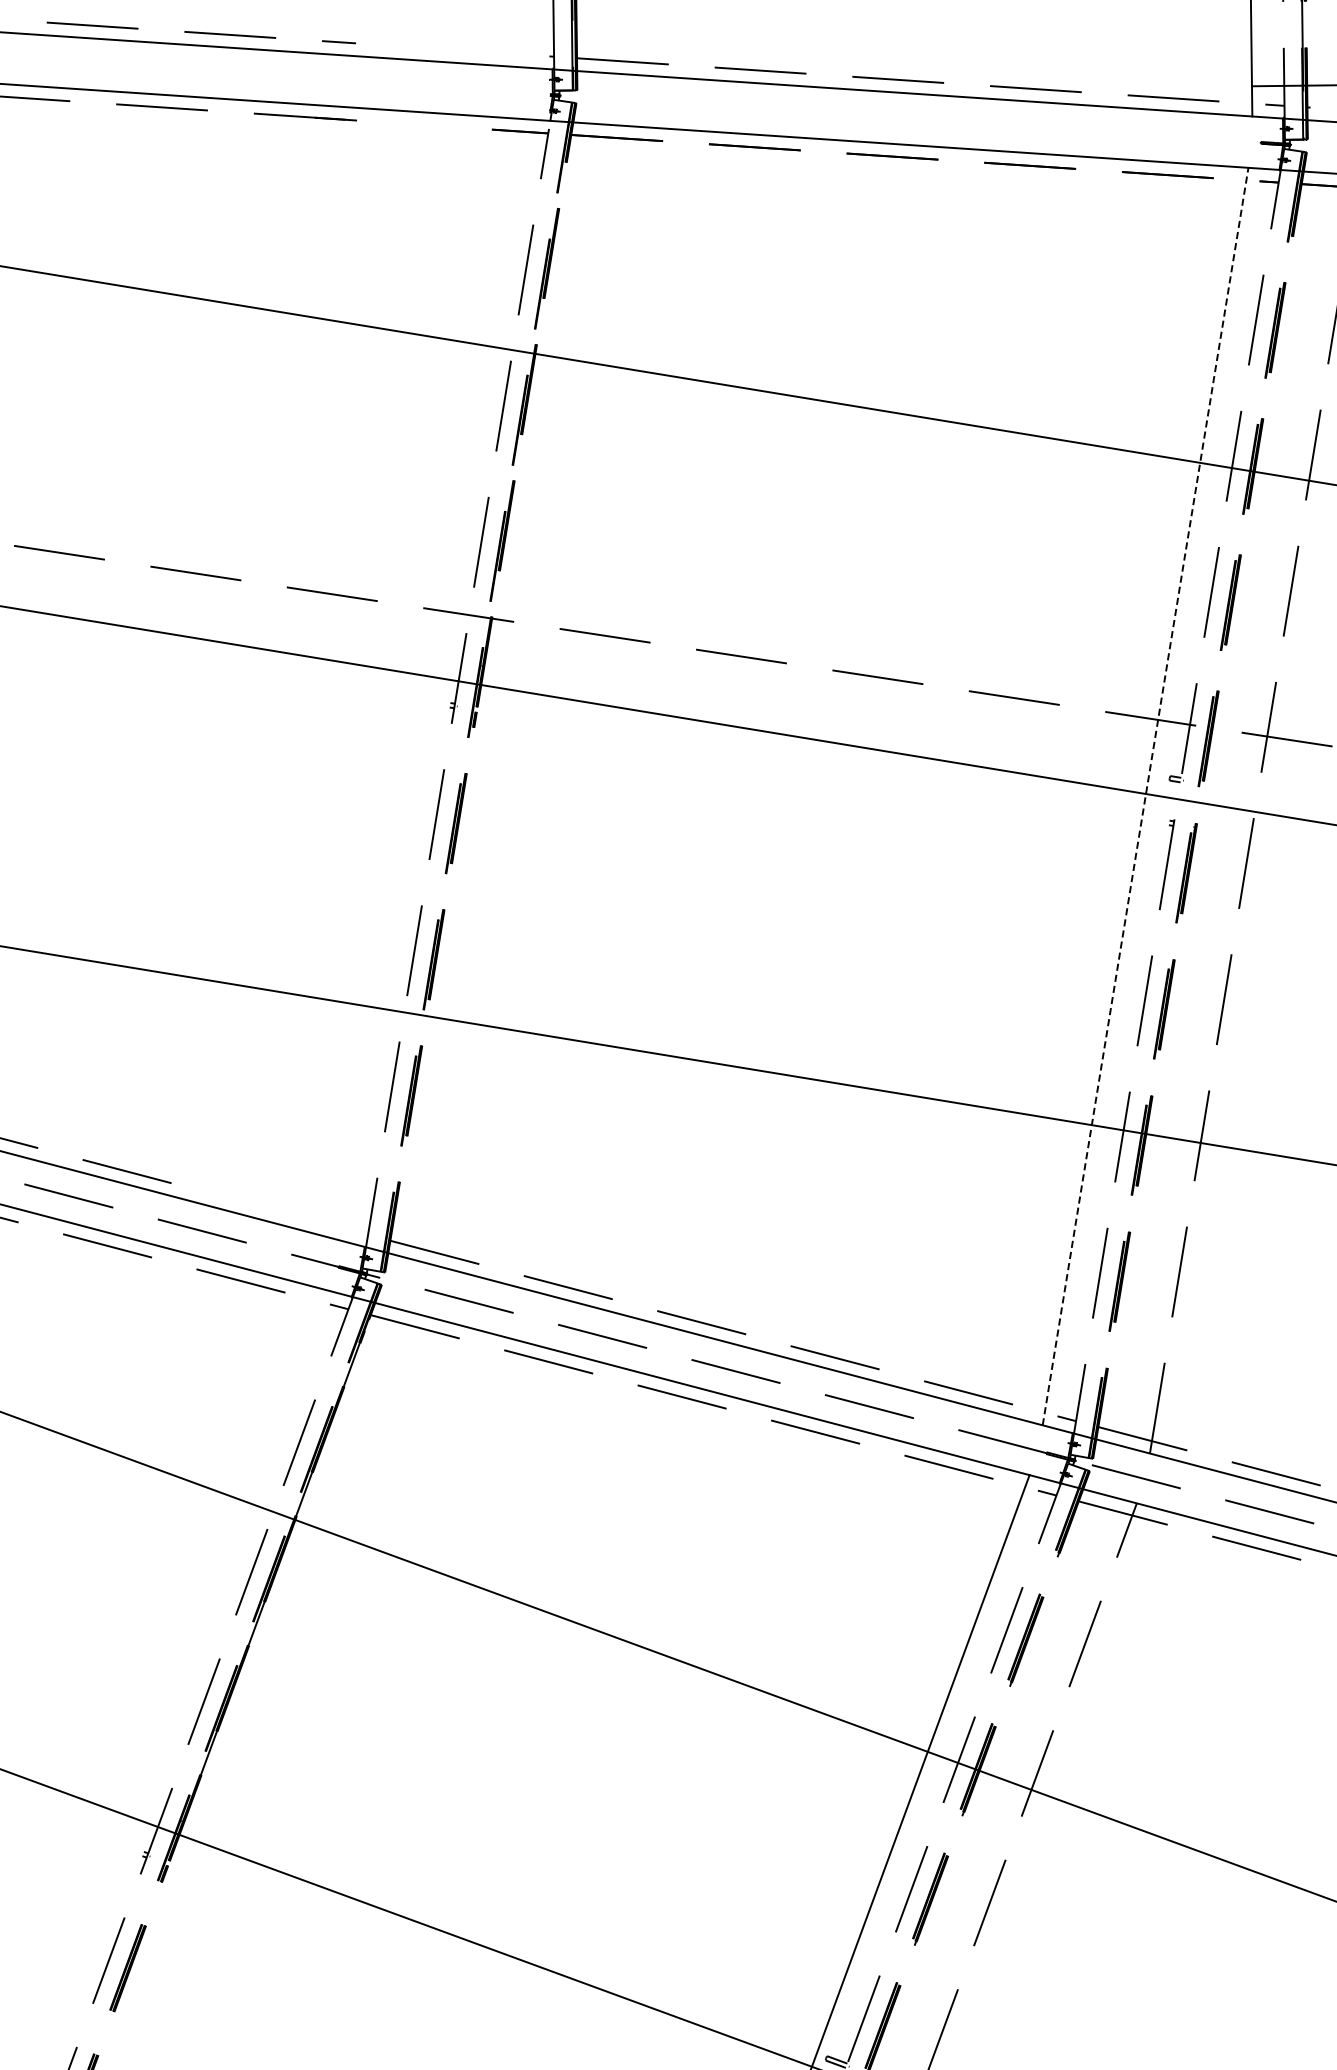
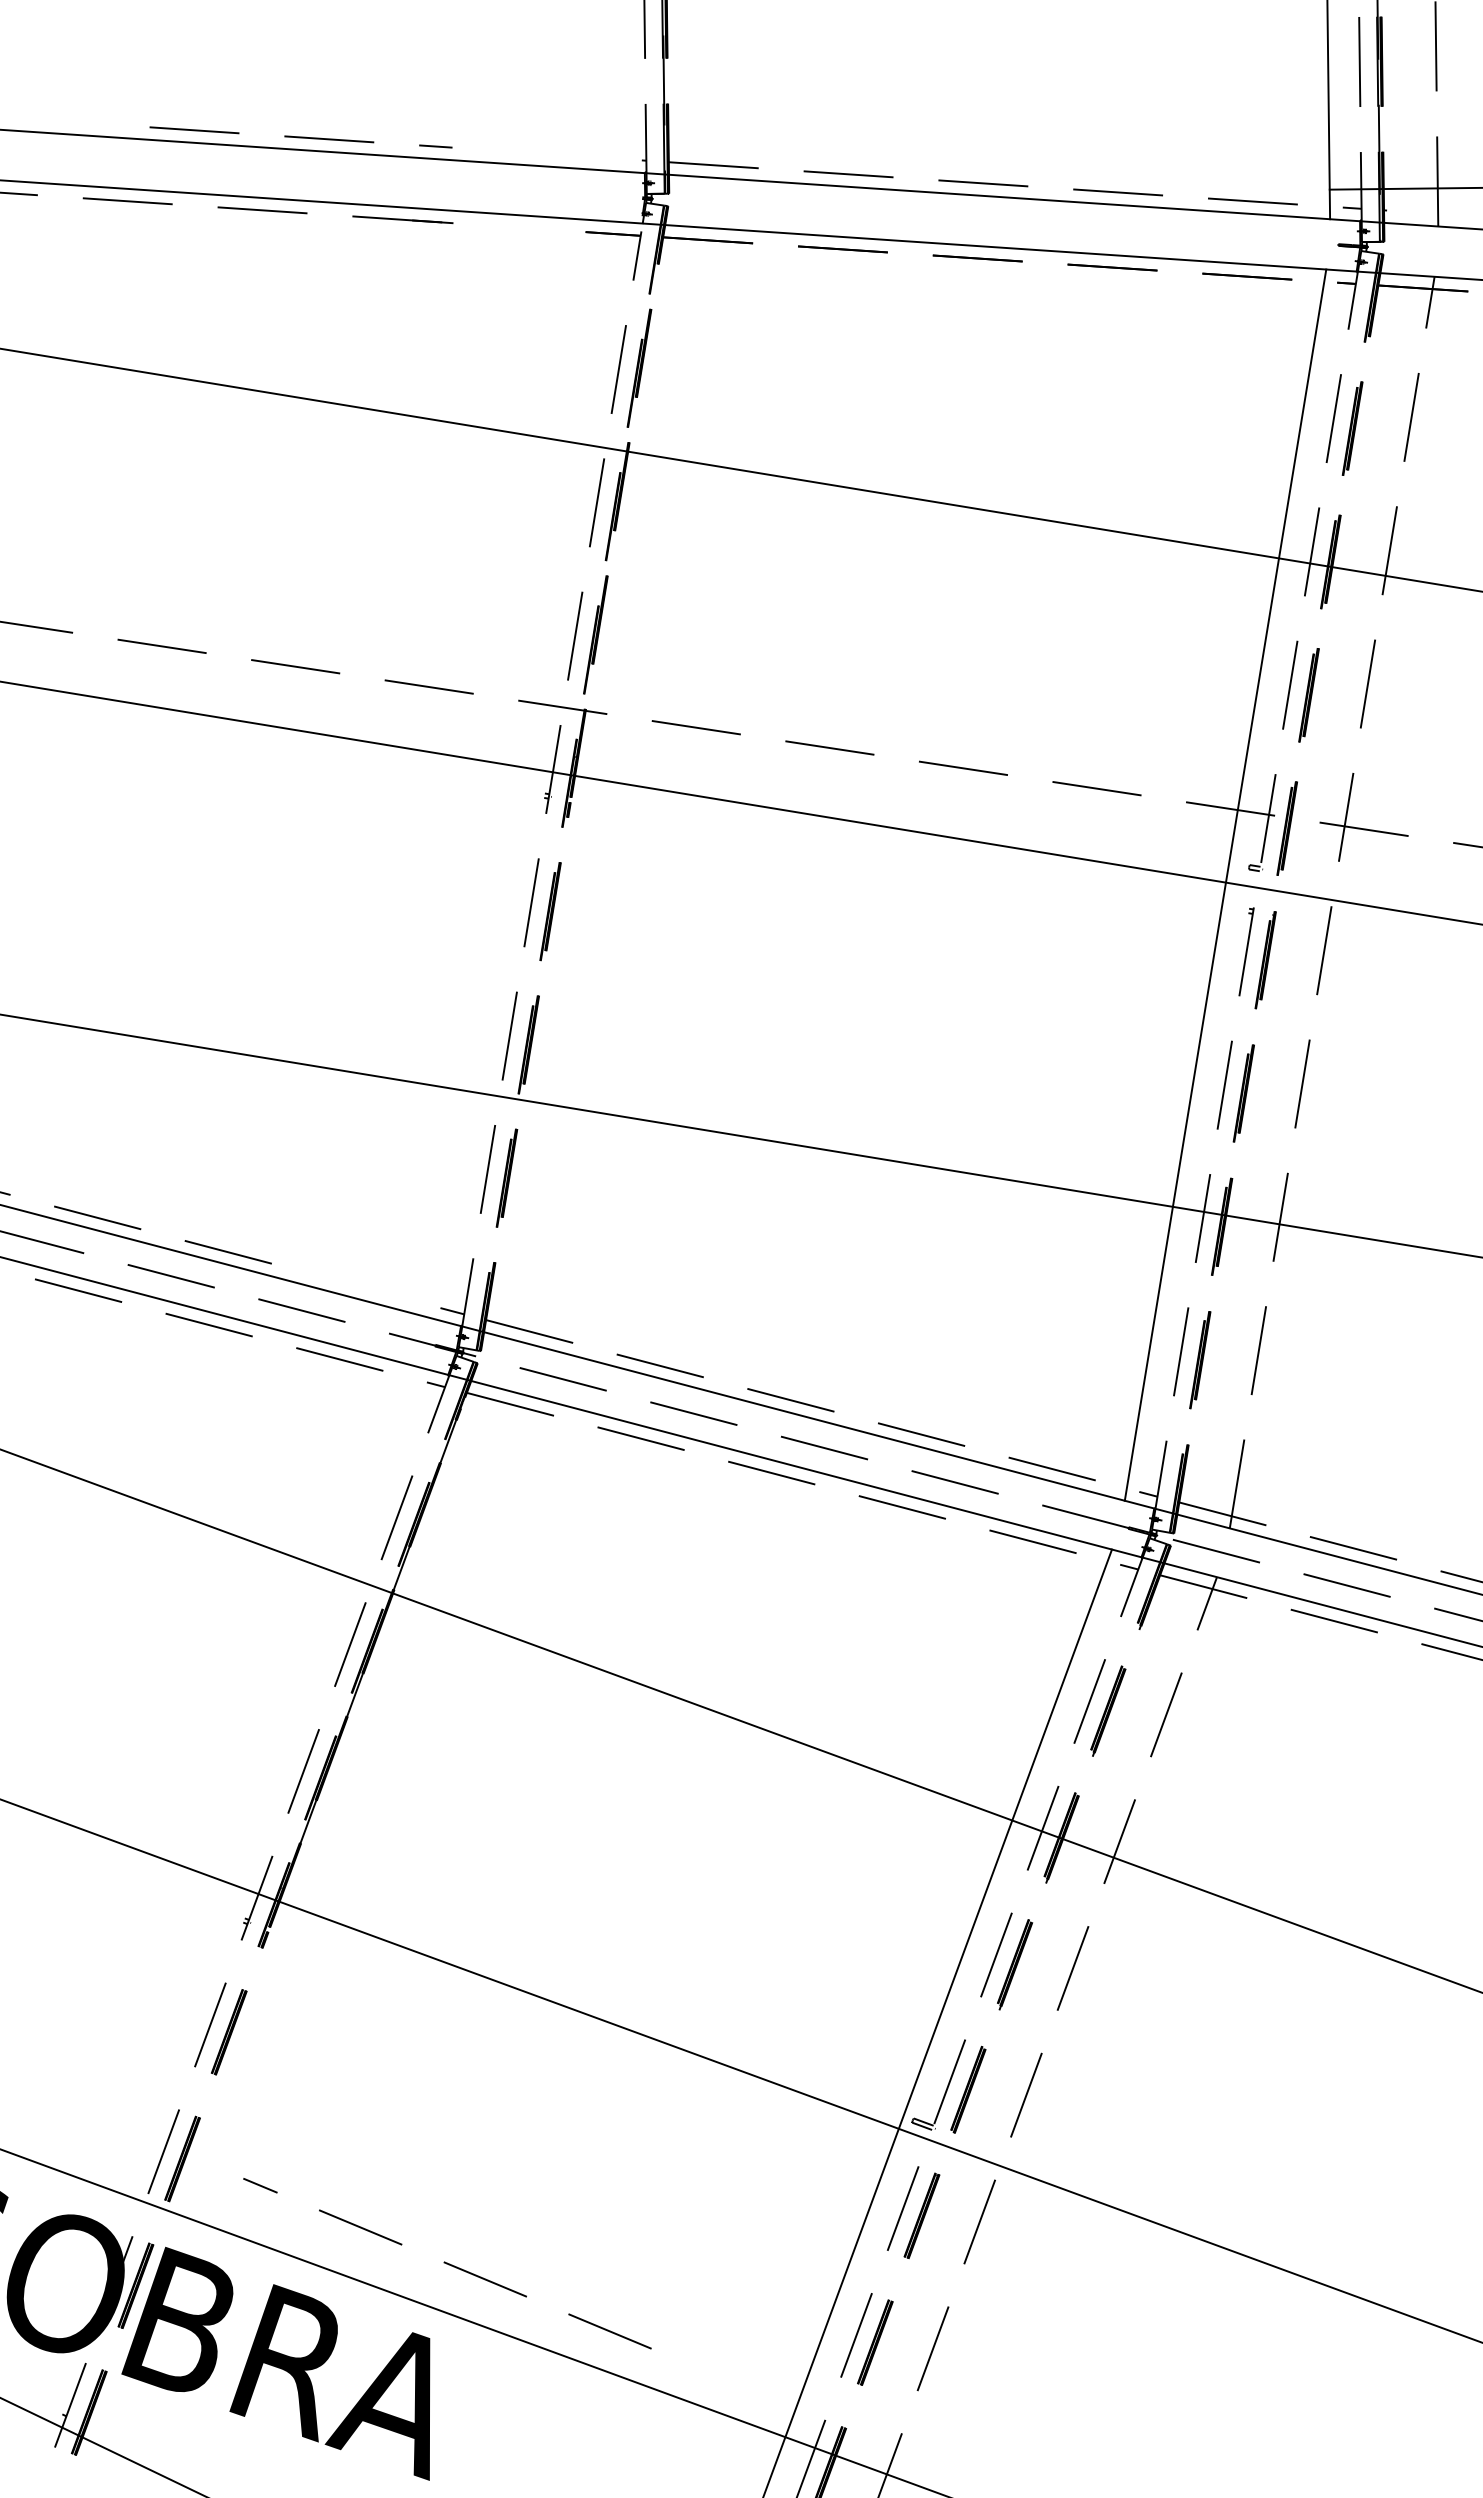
line: (1145, 796) -> (1225, 885), dashed -> solid
line: (356, 1232) -> (452, 1311), added

